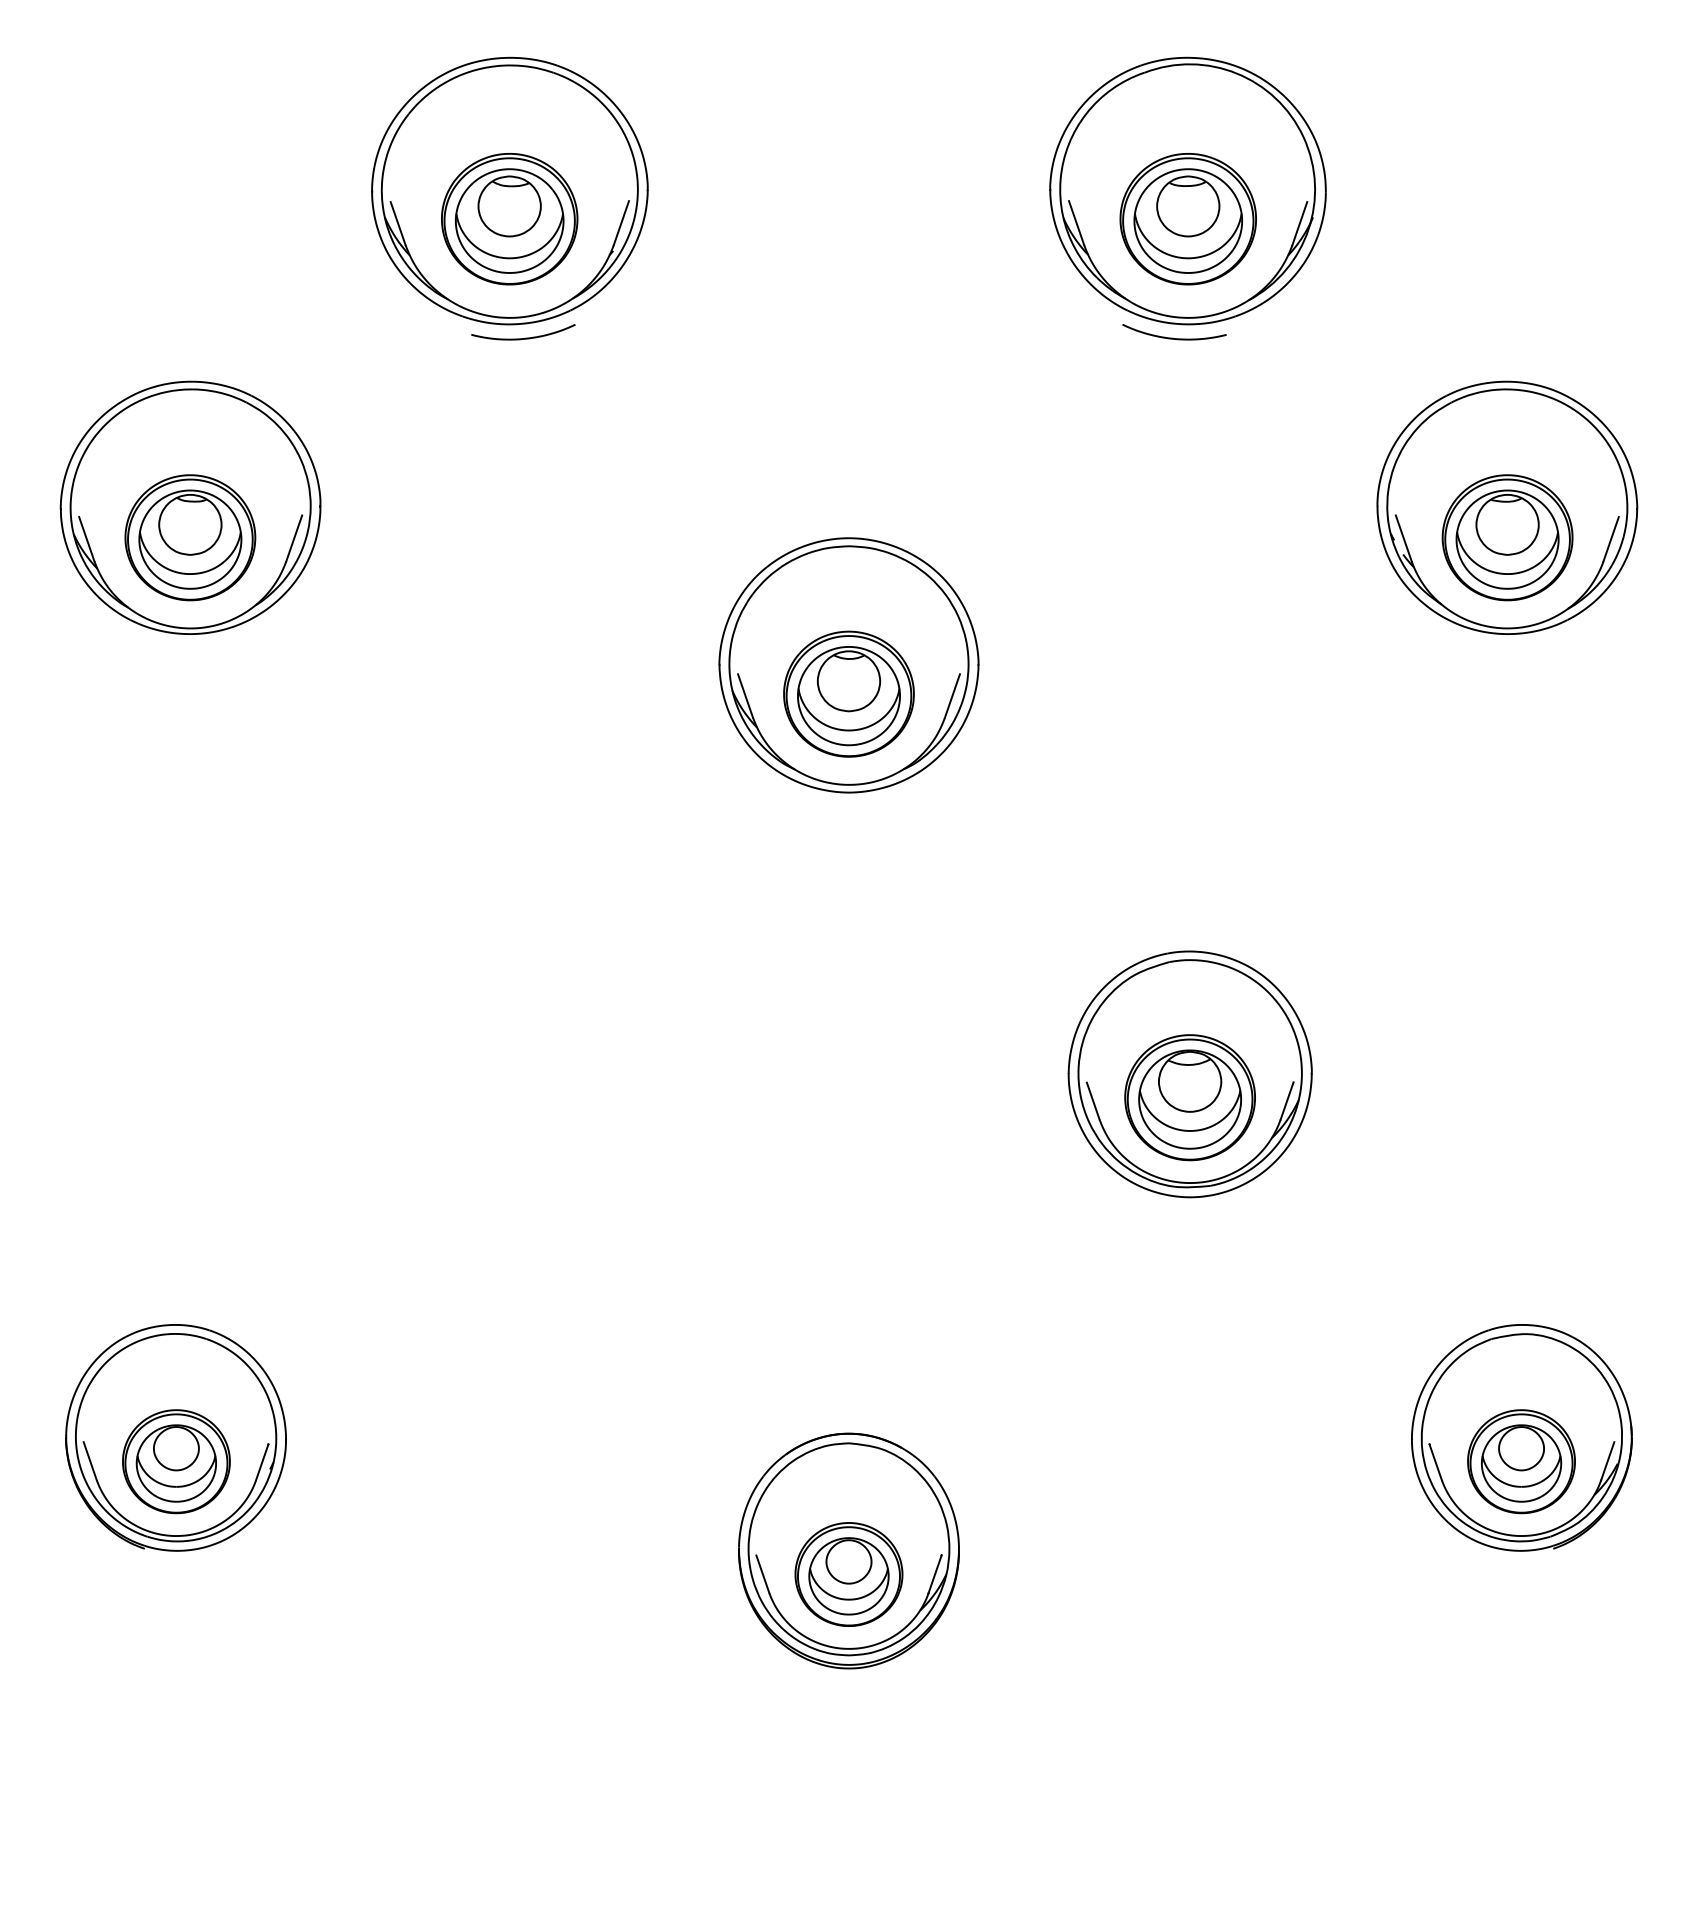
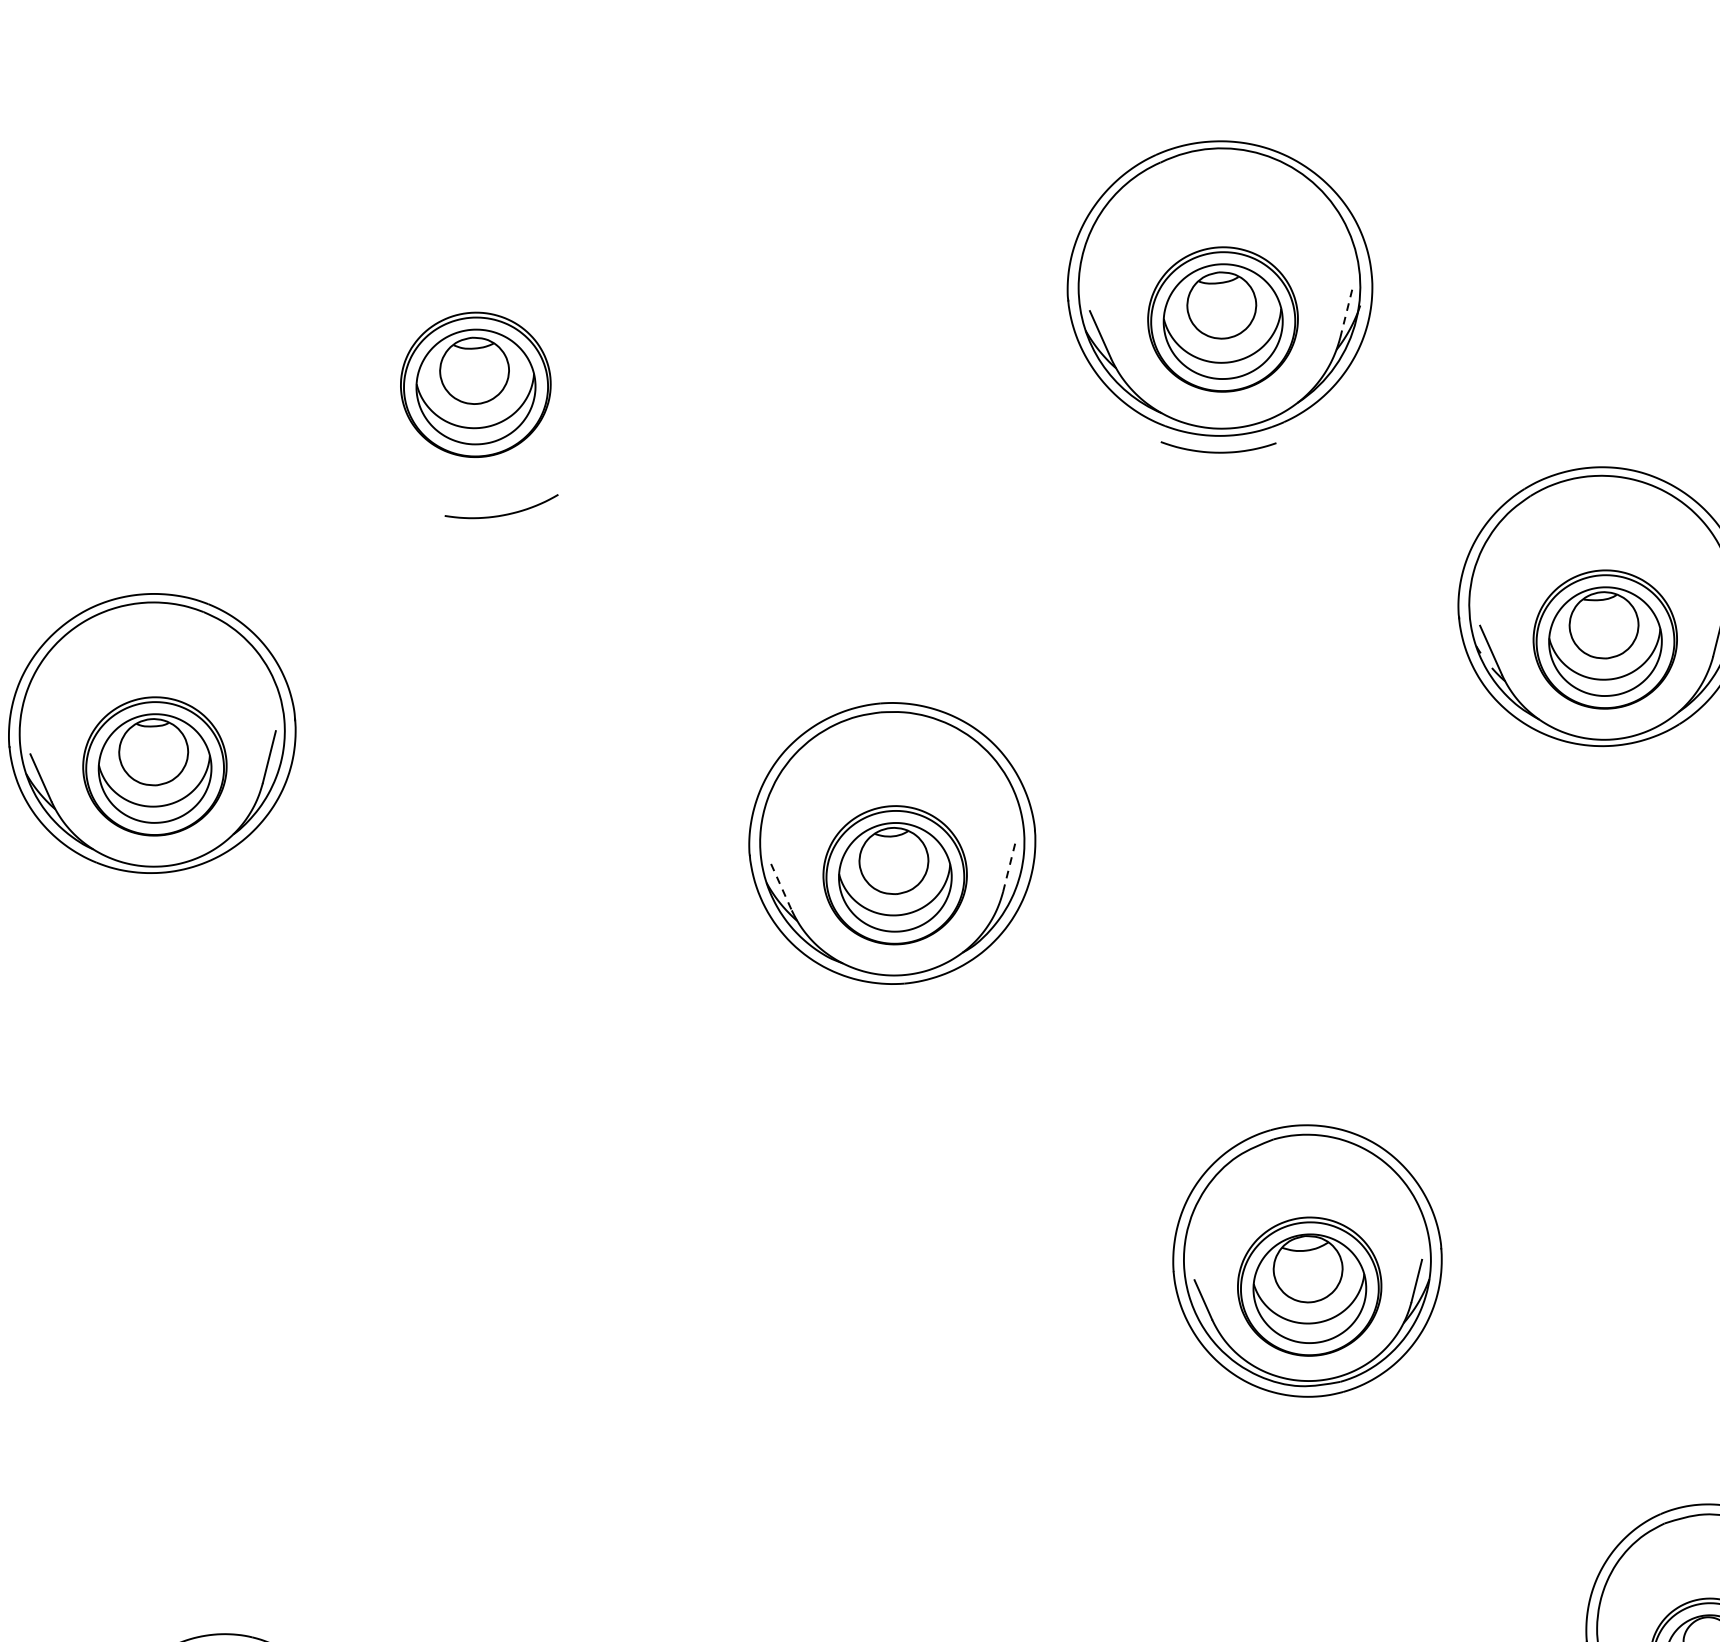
part: (509, 190) -> (472, 353), removed
line: (1299, 223) -> (1345, 313), solid -> dashed
line: (952, 695) -> (1009, 866), solid -> dashed
line: (745, 696) -> (781, 887), solid -> dashed

